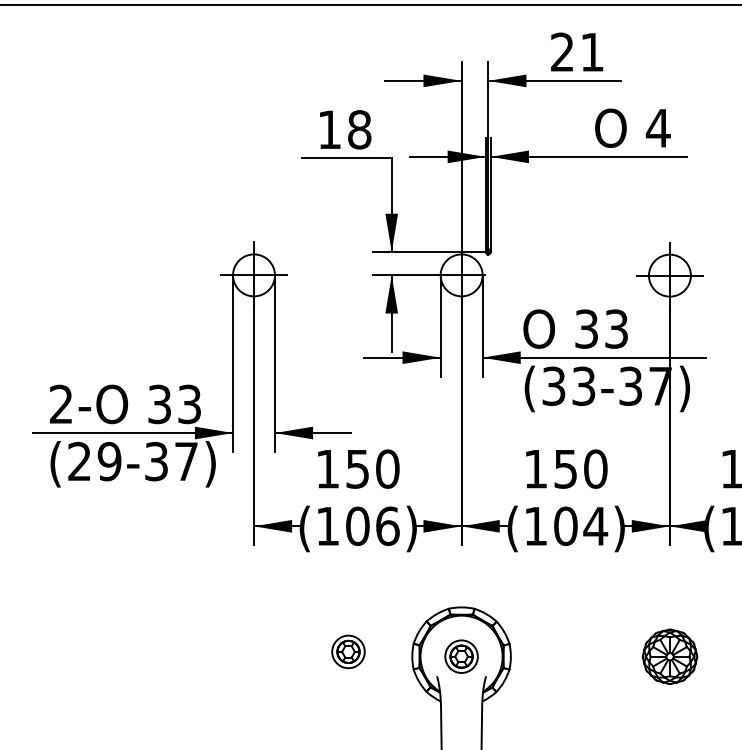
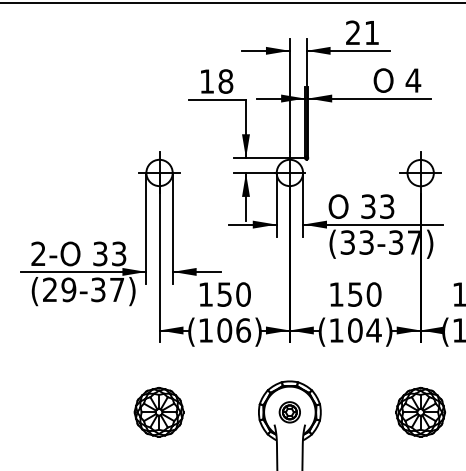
part: (347, 652) -> (218, 409), removed
part: (252, 656) -> (158, 412), added
part: (669, 656) -> (420, 412), size x1.43

